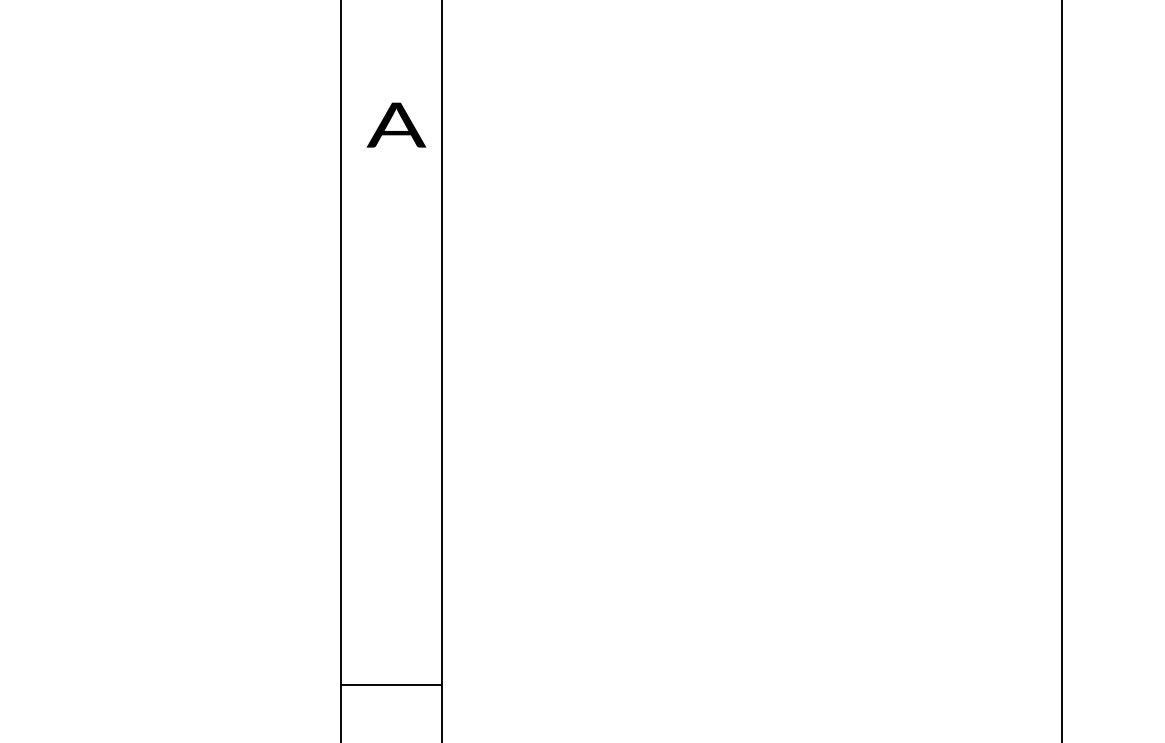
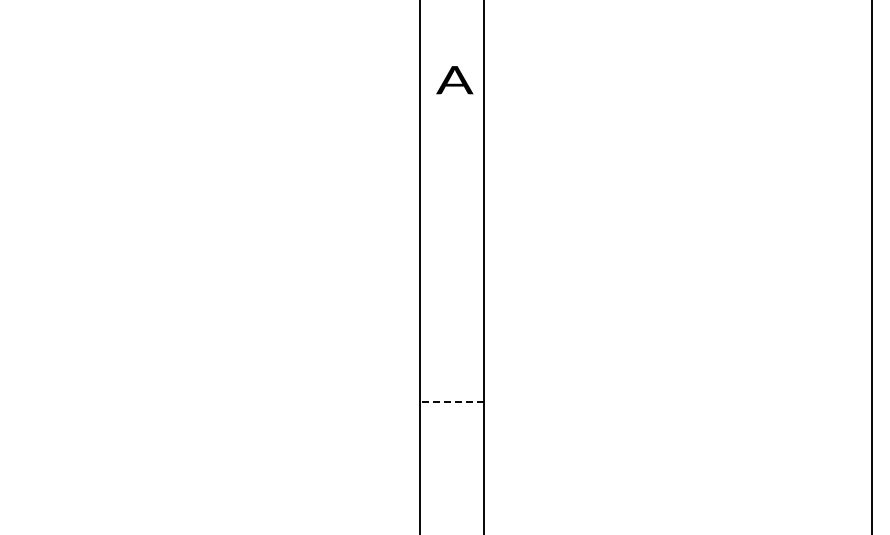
text: (395, 125) -> (454, 80), moved
line: (391, 685) -> (451, 402), solid -> dashed

